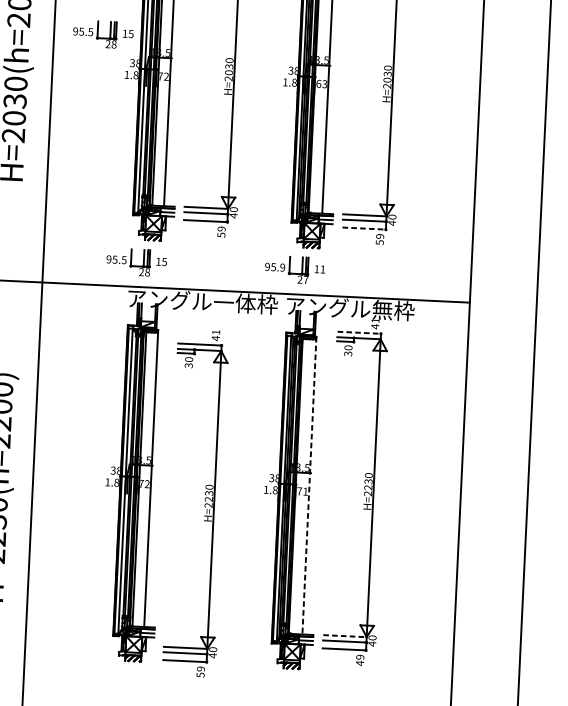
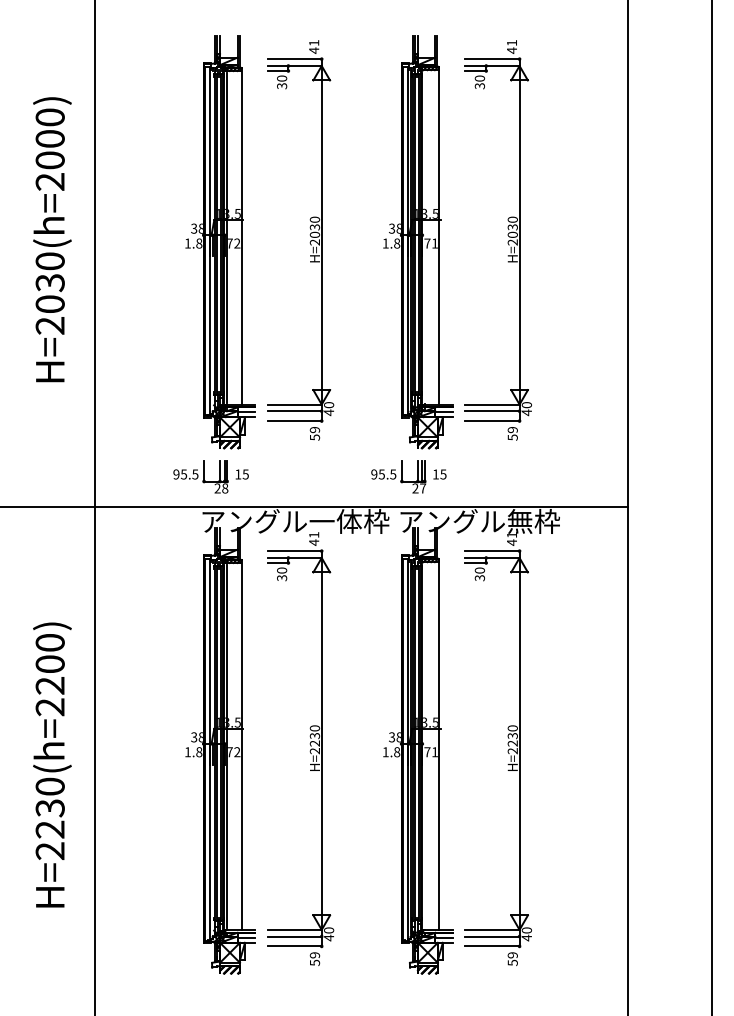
part: (102, 34) -> (155, 194), removed
text: (321, 84) -> (430, 243), 63 -> 71
line: (364, 228) -> (492, 421), dashed -> solid
text: (282, 267) -> (393, 474), 95.9 -> 95.5
text: (322, 269) -> (443, 474), 11 -> 15
line: (359, 333) -> (492, 551), dashed -> solid
line: (309, 485) -> (439, 744), dashed -> solid
part: (204, 505) -> (309, 751), moved
line: (345, 635) -> (492, 929), dashed -> solid
text: (359, 663) -> (512, 962), 49 -> 59

